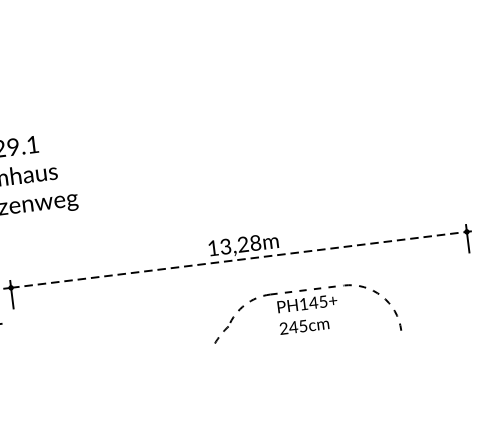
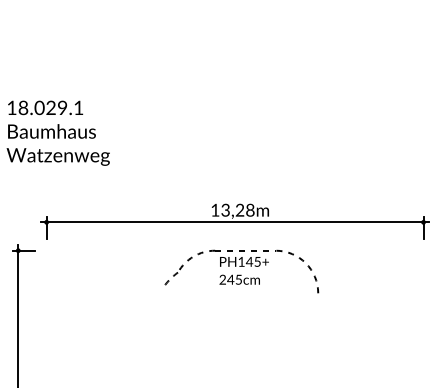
line: (243, 259) -> (238, 222), dashed -> solid
part: (305, 315) -> (241, 271), moved

